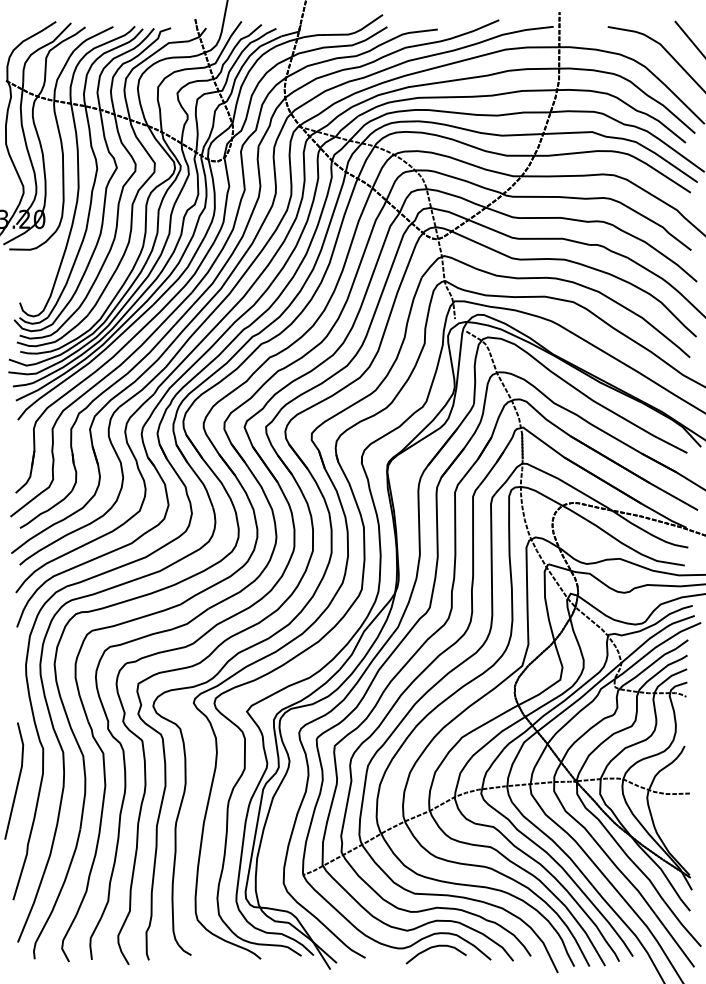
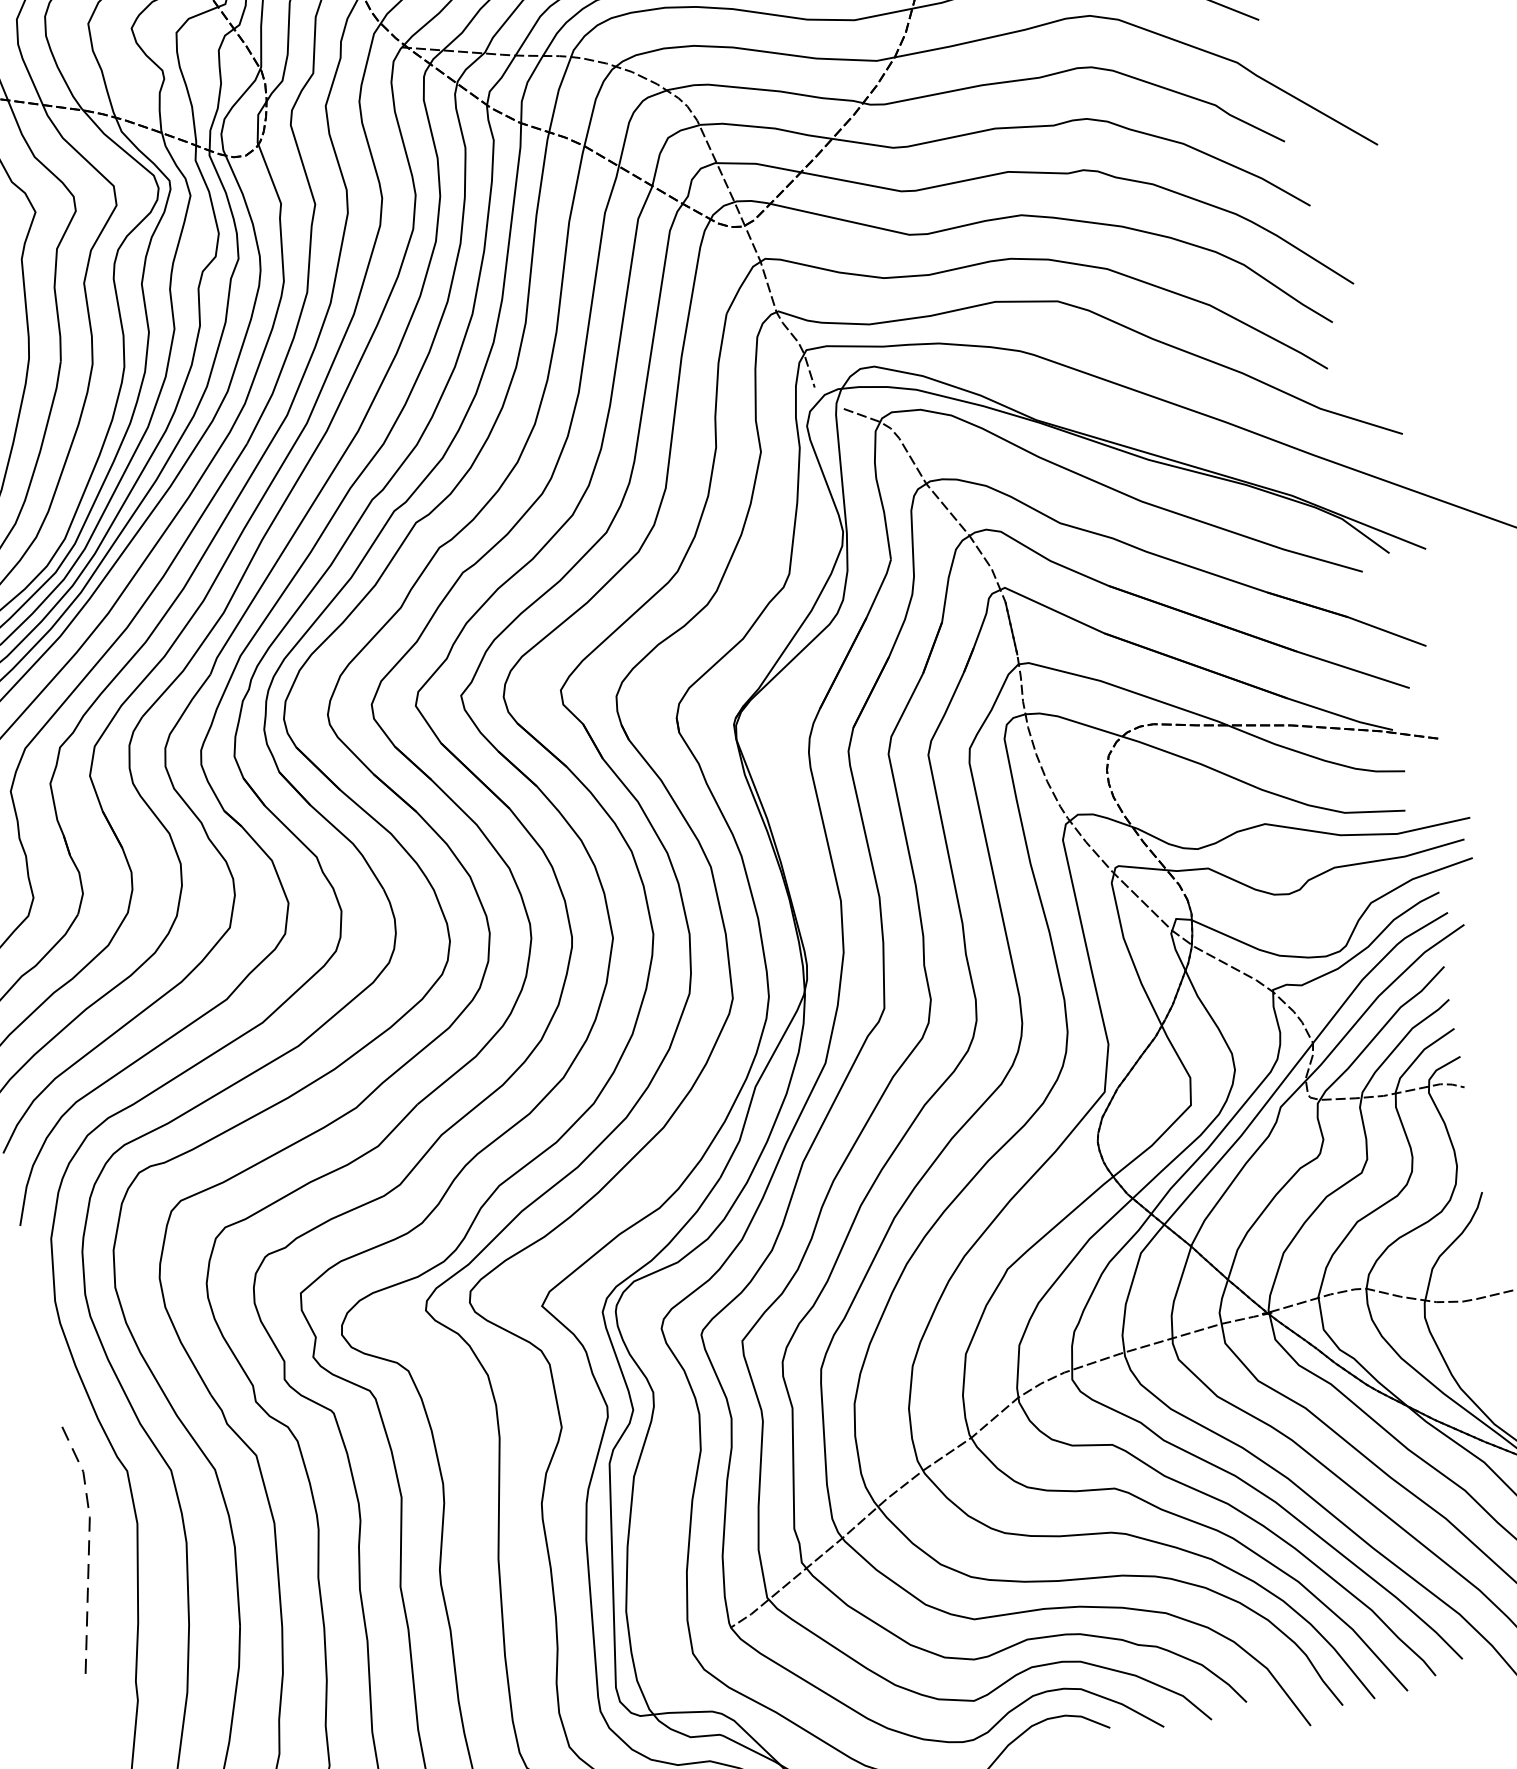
line: (18, 779) -> (88, 1546), solid -> dashed

